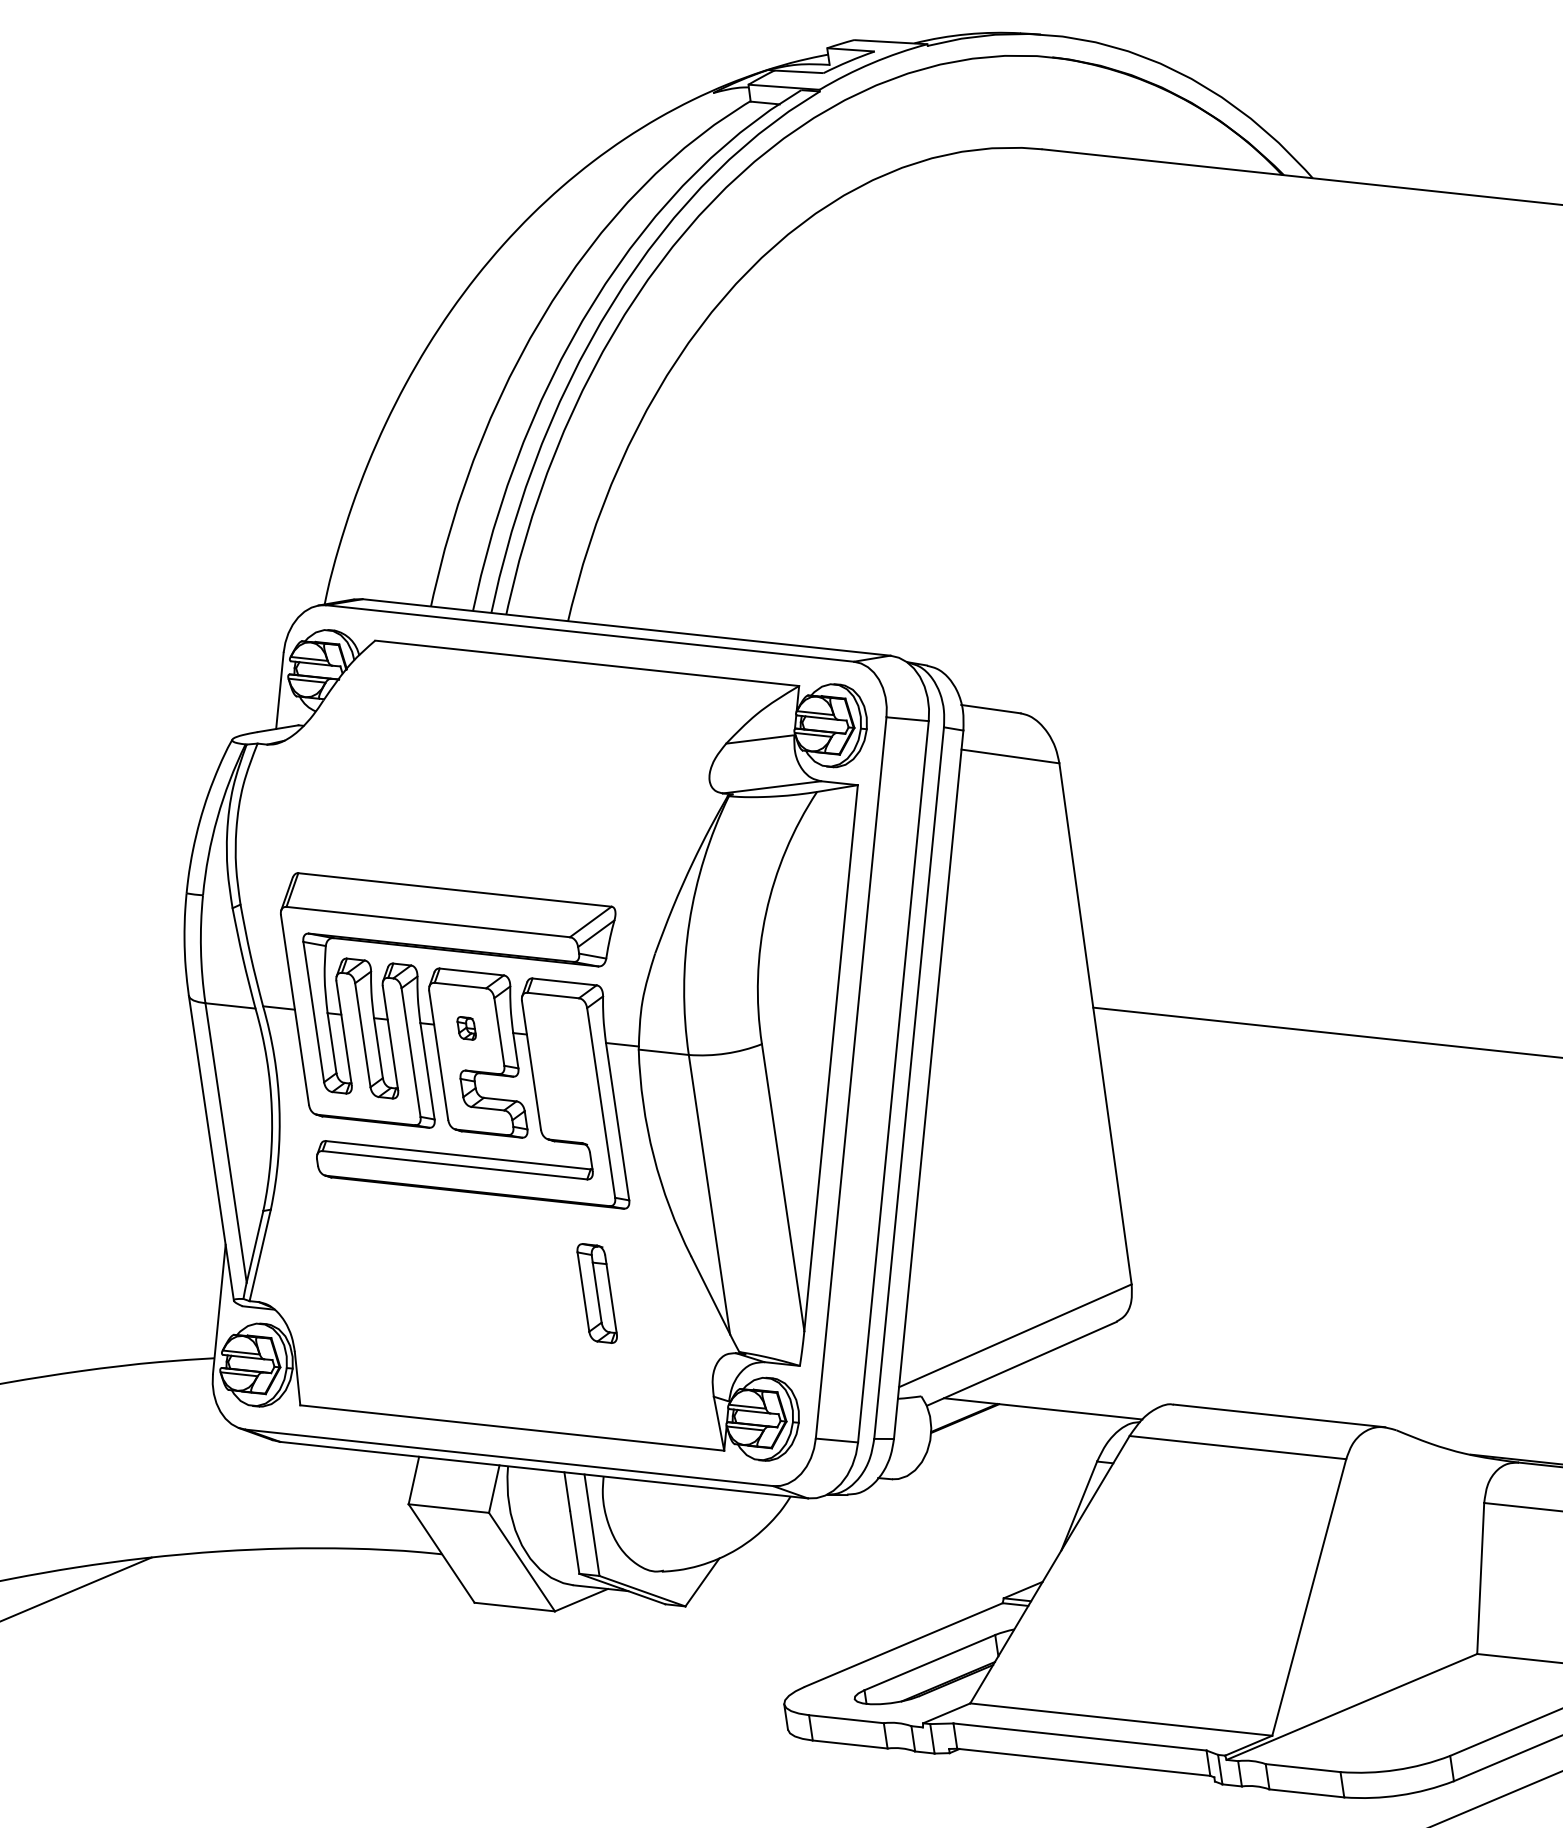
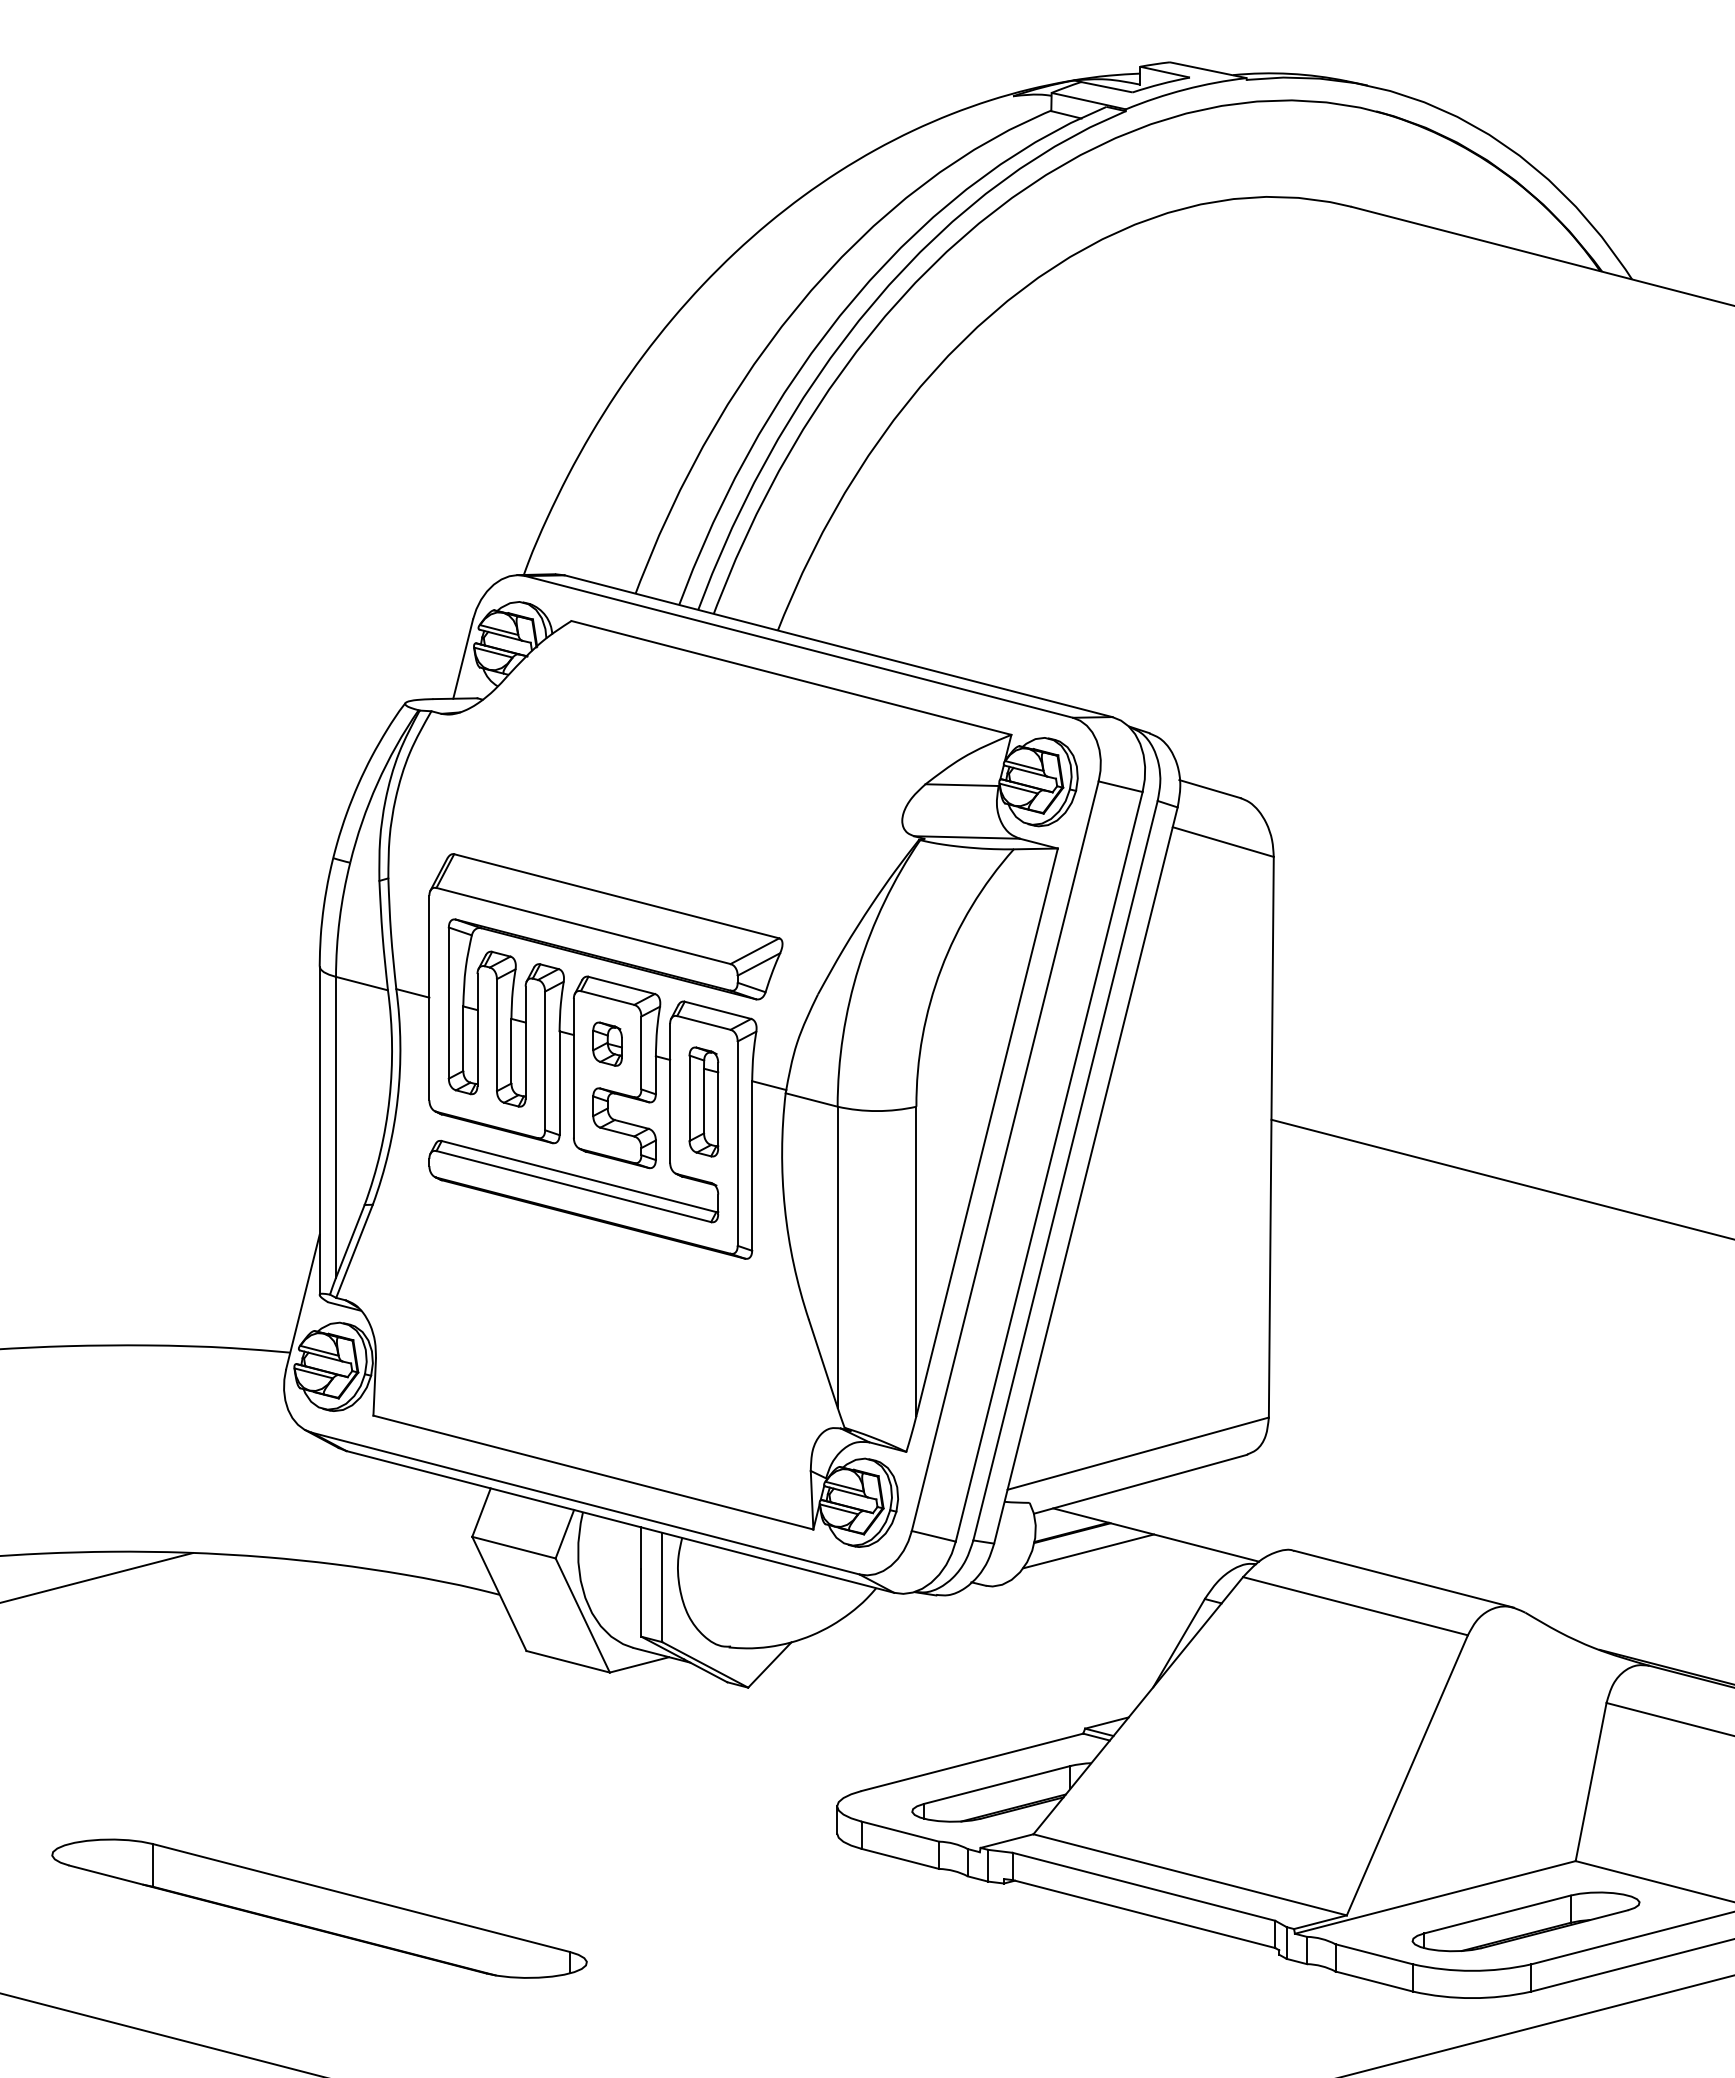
part: (466, 1027) -> (607, 1043), size x1.67
part: (596, 1293) -> (703, 1101), moved
line: (982, 1433) -> (1088, 1551), added
part: (1438, 1716) -> (1525, 1921), added

